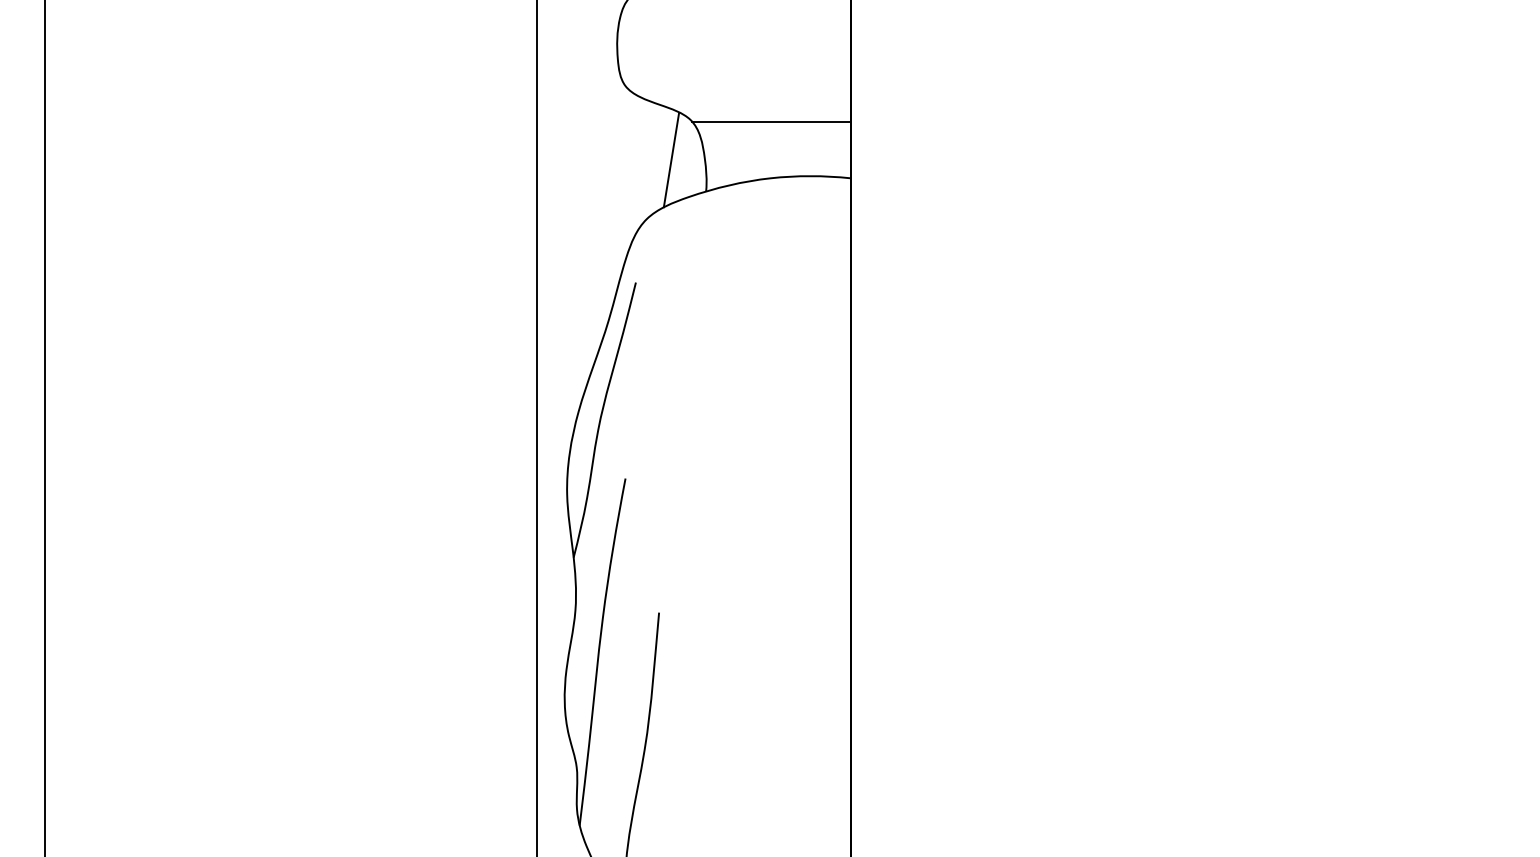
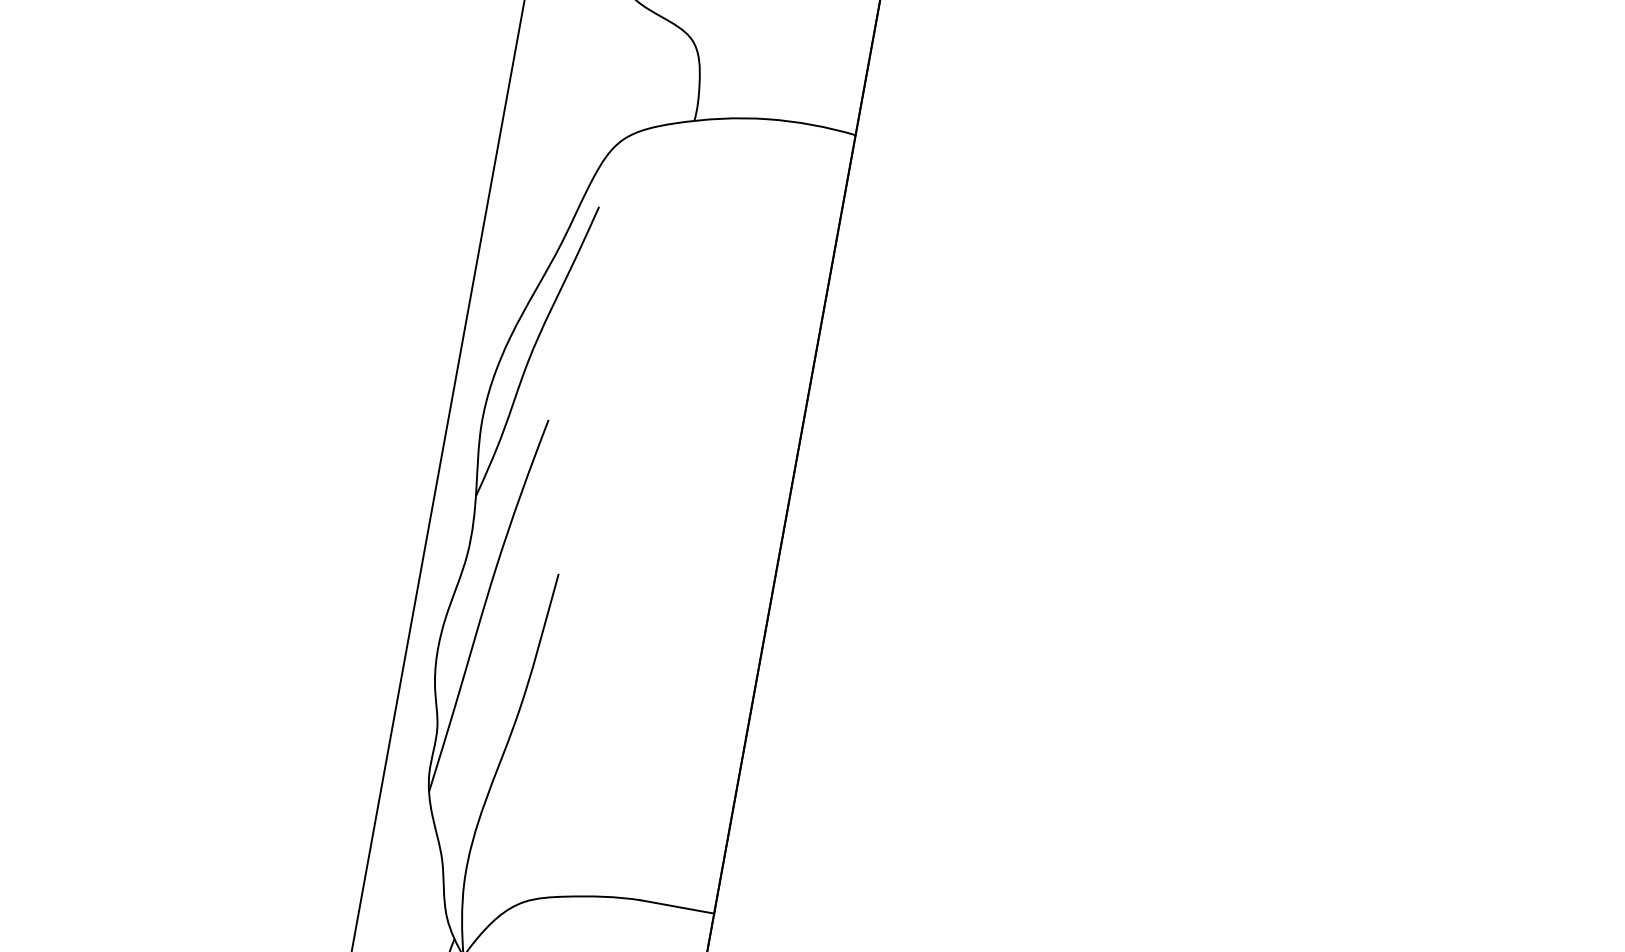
line: (771, 121) -> (780, 57), removed
line: (671, 160) -> (662, 79), removed

